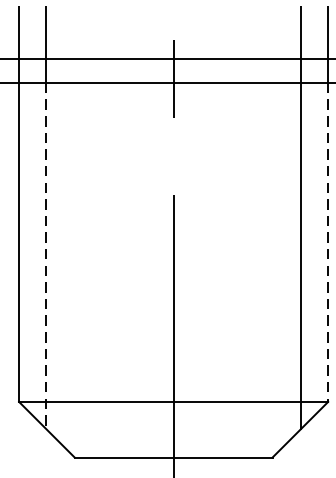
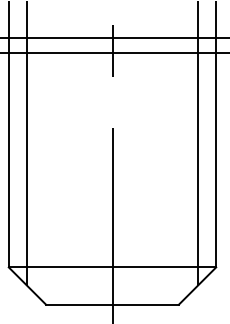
line: (328, 242) -> (216, 160), dashed -> solid
line: (45, 255) -> (26, 169), dashed -> solid

